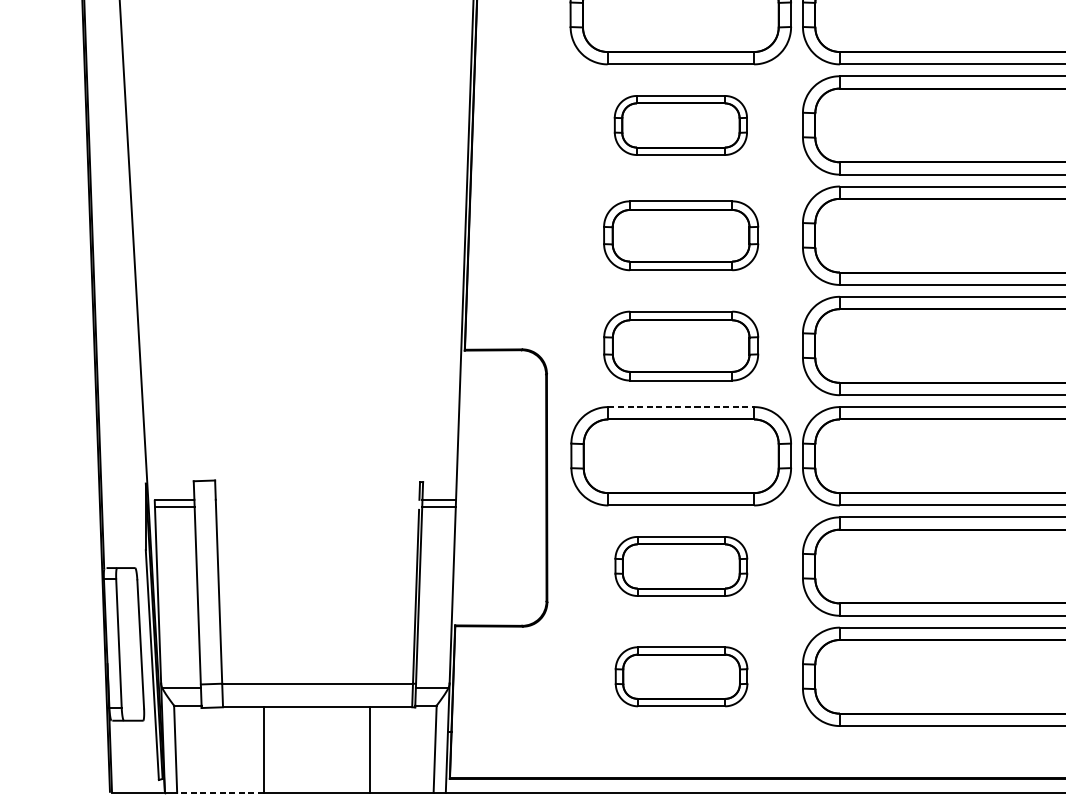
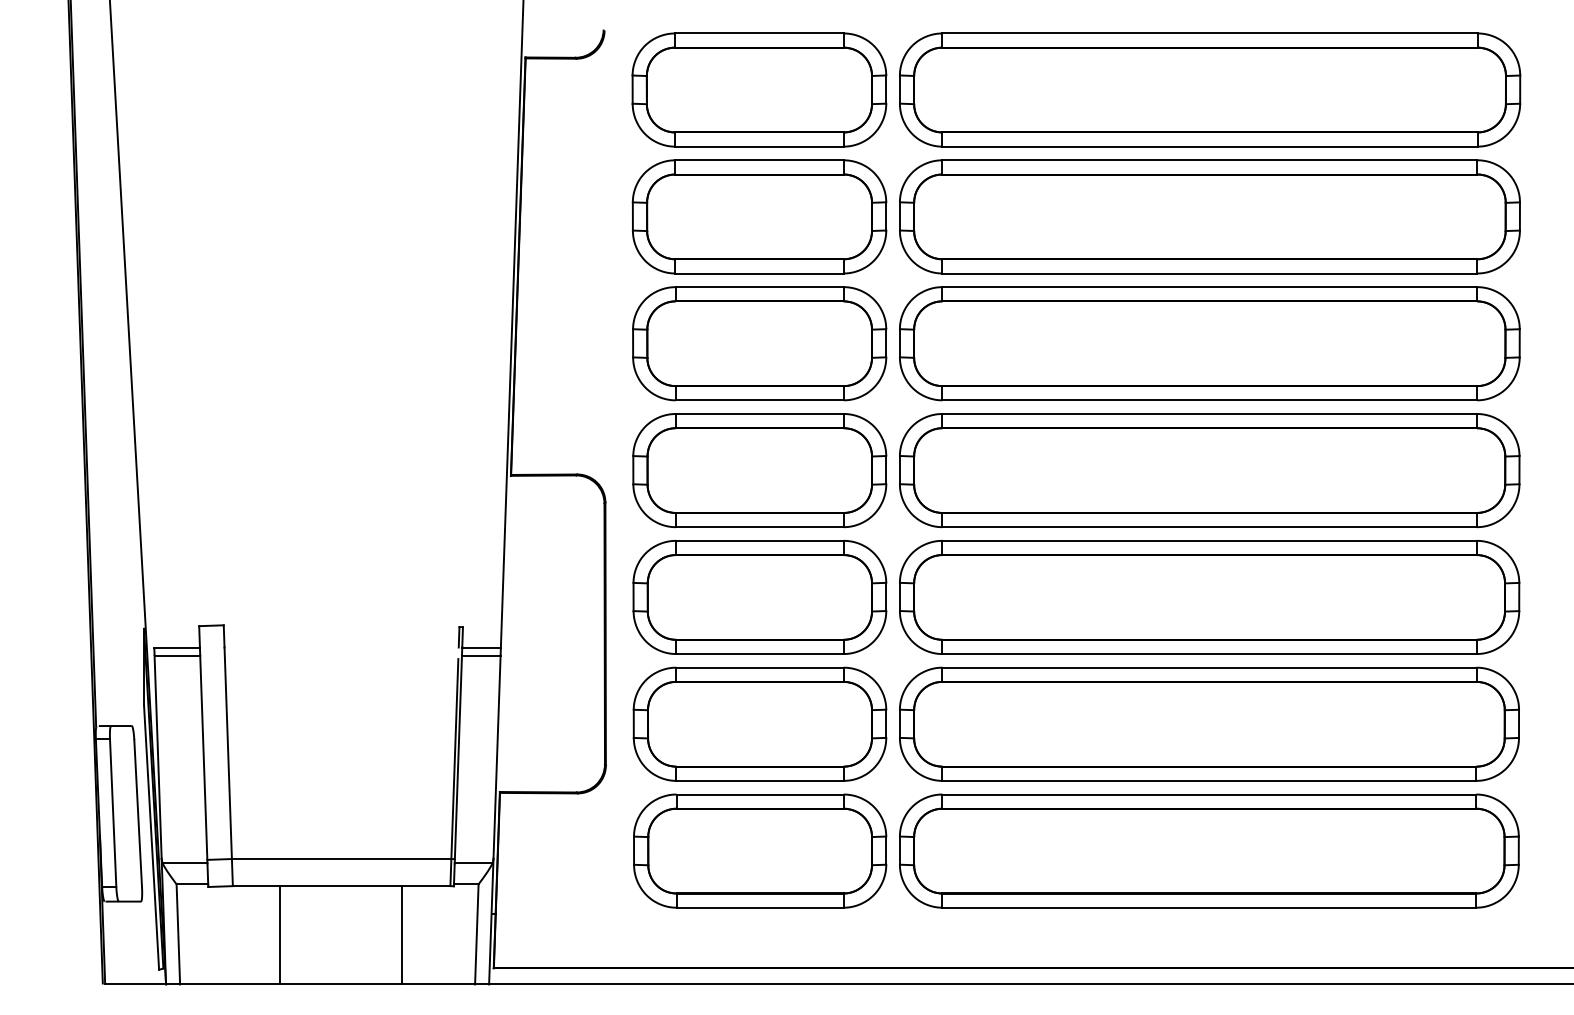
part: (680, 125) -> (759, 216), size x1.67
part: (680, 235) -> (759, 343), size x1.43
part: (680, 345) -> (759, 470), size x1.43
line: (680, 406) -> (759, 540), dashed -> solid
part: (680, 565) -> (759, 723), size x1.67
part: (681, 676) -> (760, 850), size x1.67
line: (220, 792) -> (229, 984), dashed -> solid

